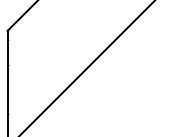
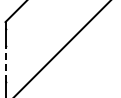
line: (7, 88) -> (5, 63), solid -> dashed

